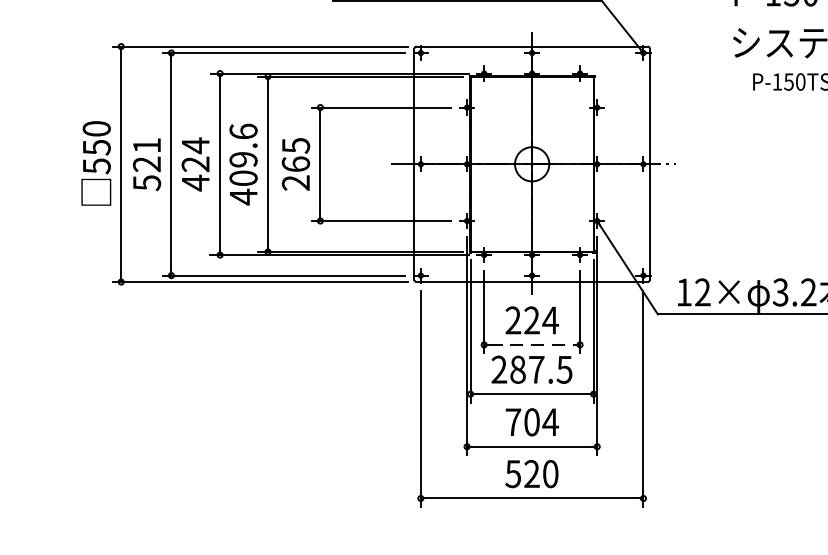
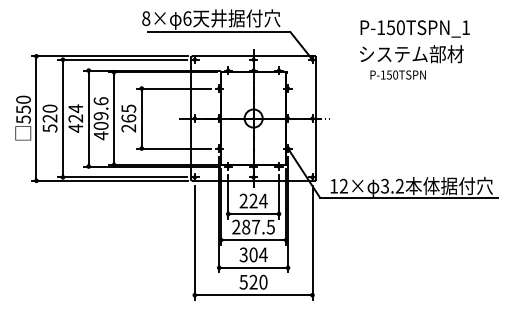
text: (145, 145) -> (49, 108), 521 -> 520
line: (531, 345) -> (253, 214), dashed -> solid
text: (512, 421) -> (243, 254), 704 -> 304

